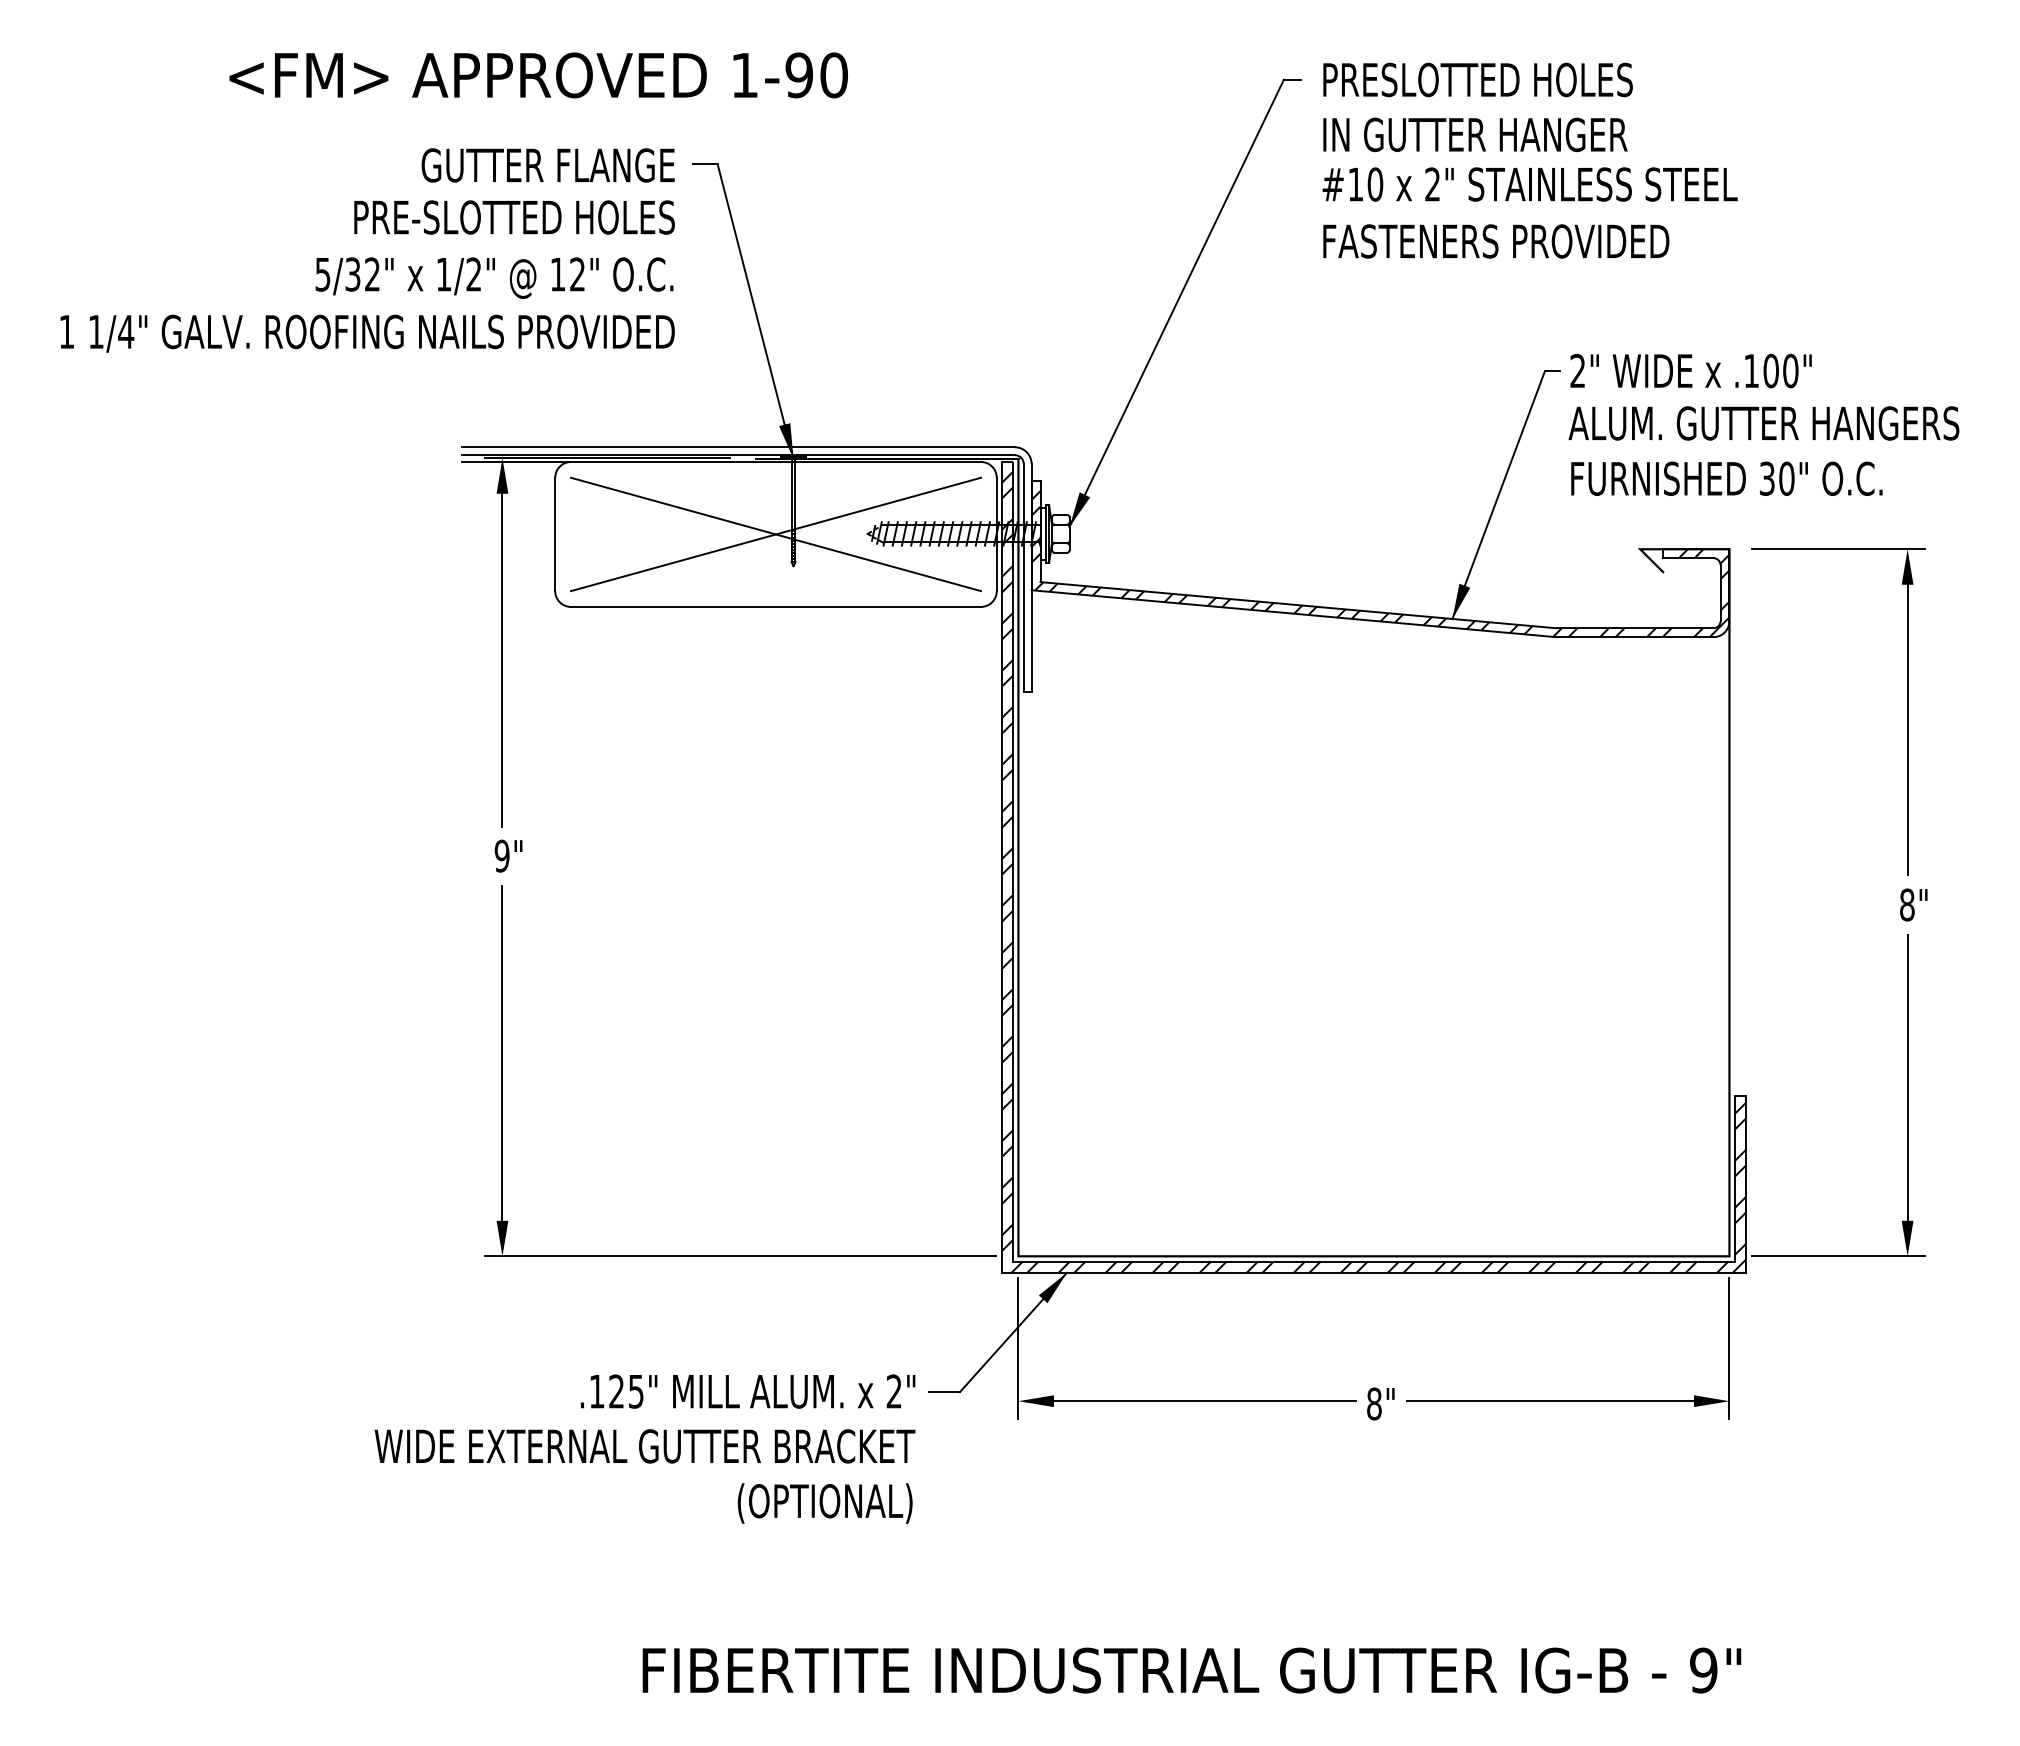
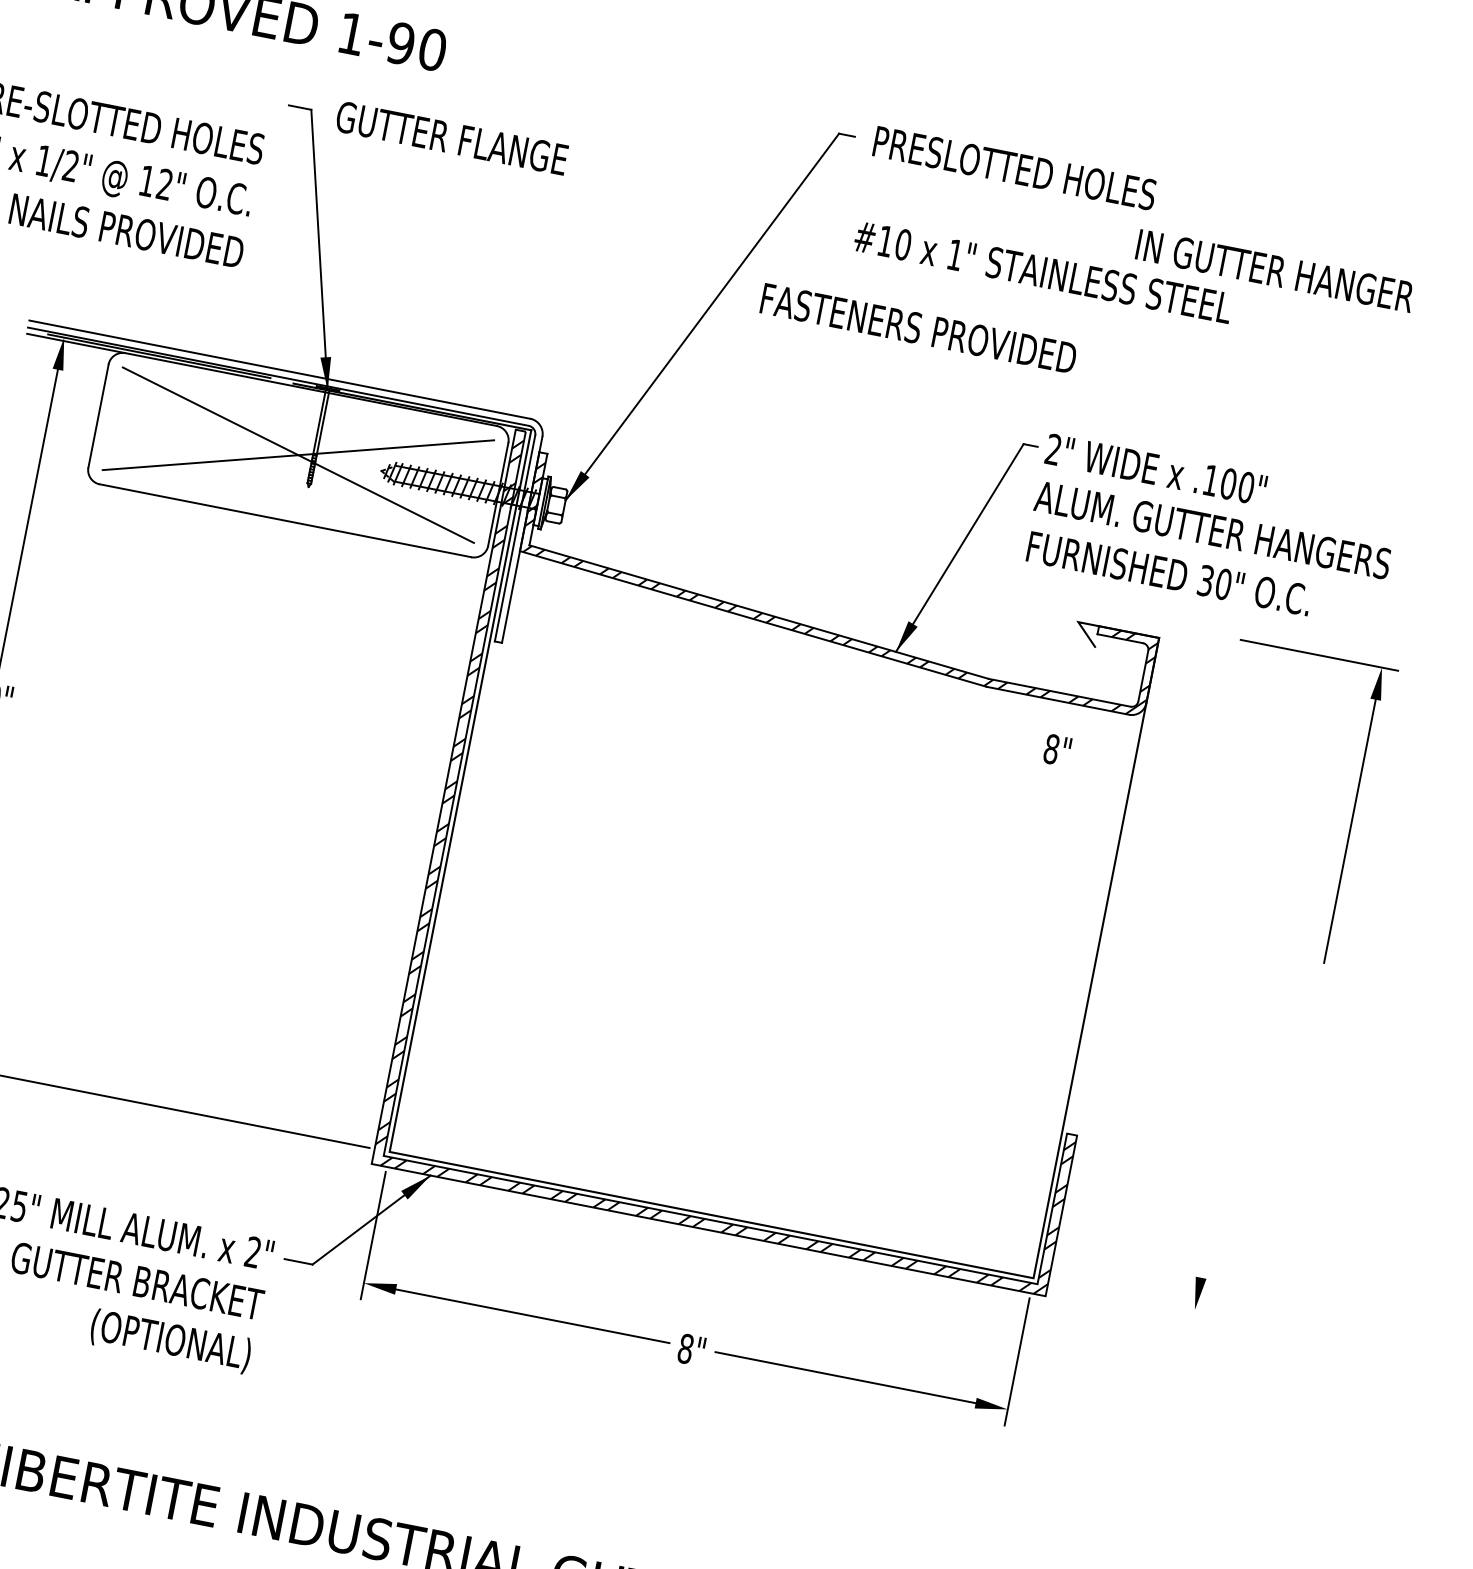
text: (1475, 134) -> (1275, 270), moved
text: (547, 165) -> (451, 138), moved
text: (1432, 184) -> (955, 254), 2" -> 1"
text: (1496, 241) -> (918, 328), moved
part: (1907, 711) -> (1353, 814), moved
text: (1913, 904) -> (1057, 749), moved
line: (1907, 1077) -> (1226, 1147), removed
line: (1838, 1256) -> (1132, 1297), removed

